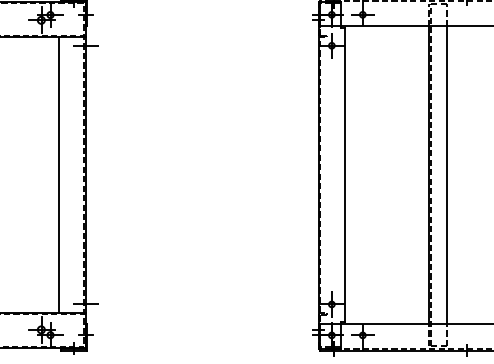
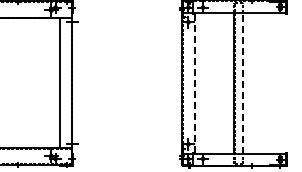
line: (446, 173) -> (242, 82), solid -> dashed
line: (344, 175) -> (194, 83), solid -> dashed

